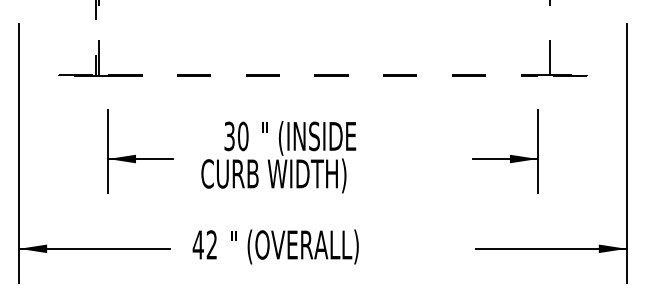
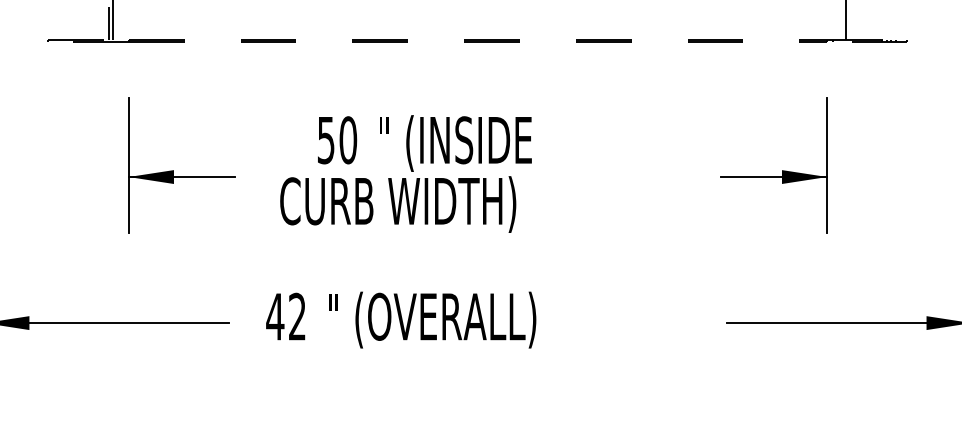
text: (229, 135) -> (325, 138), 30 -> 50

